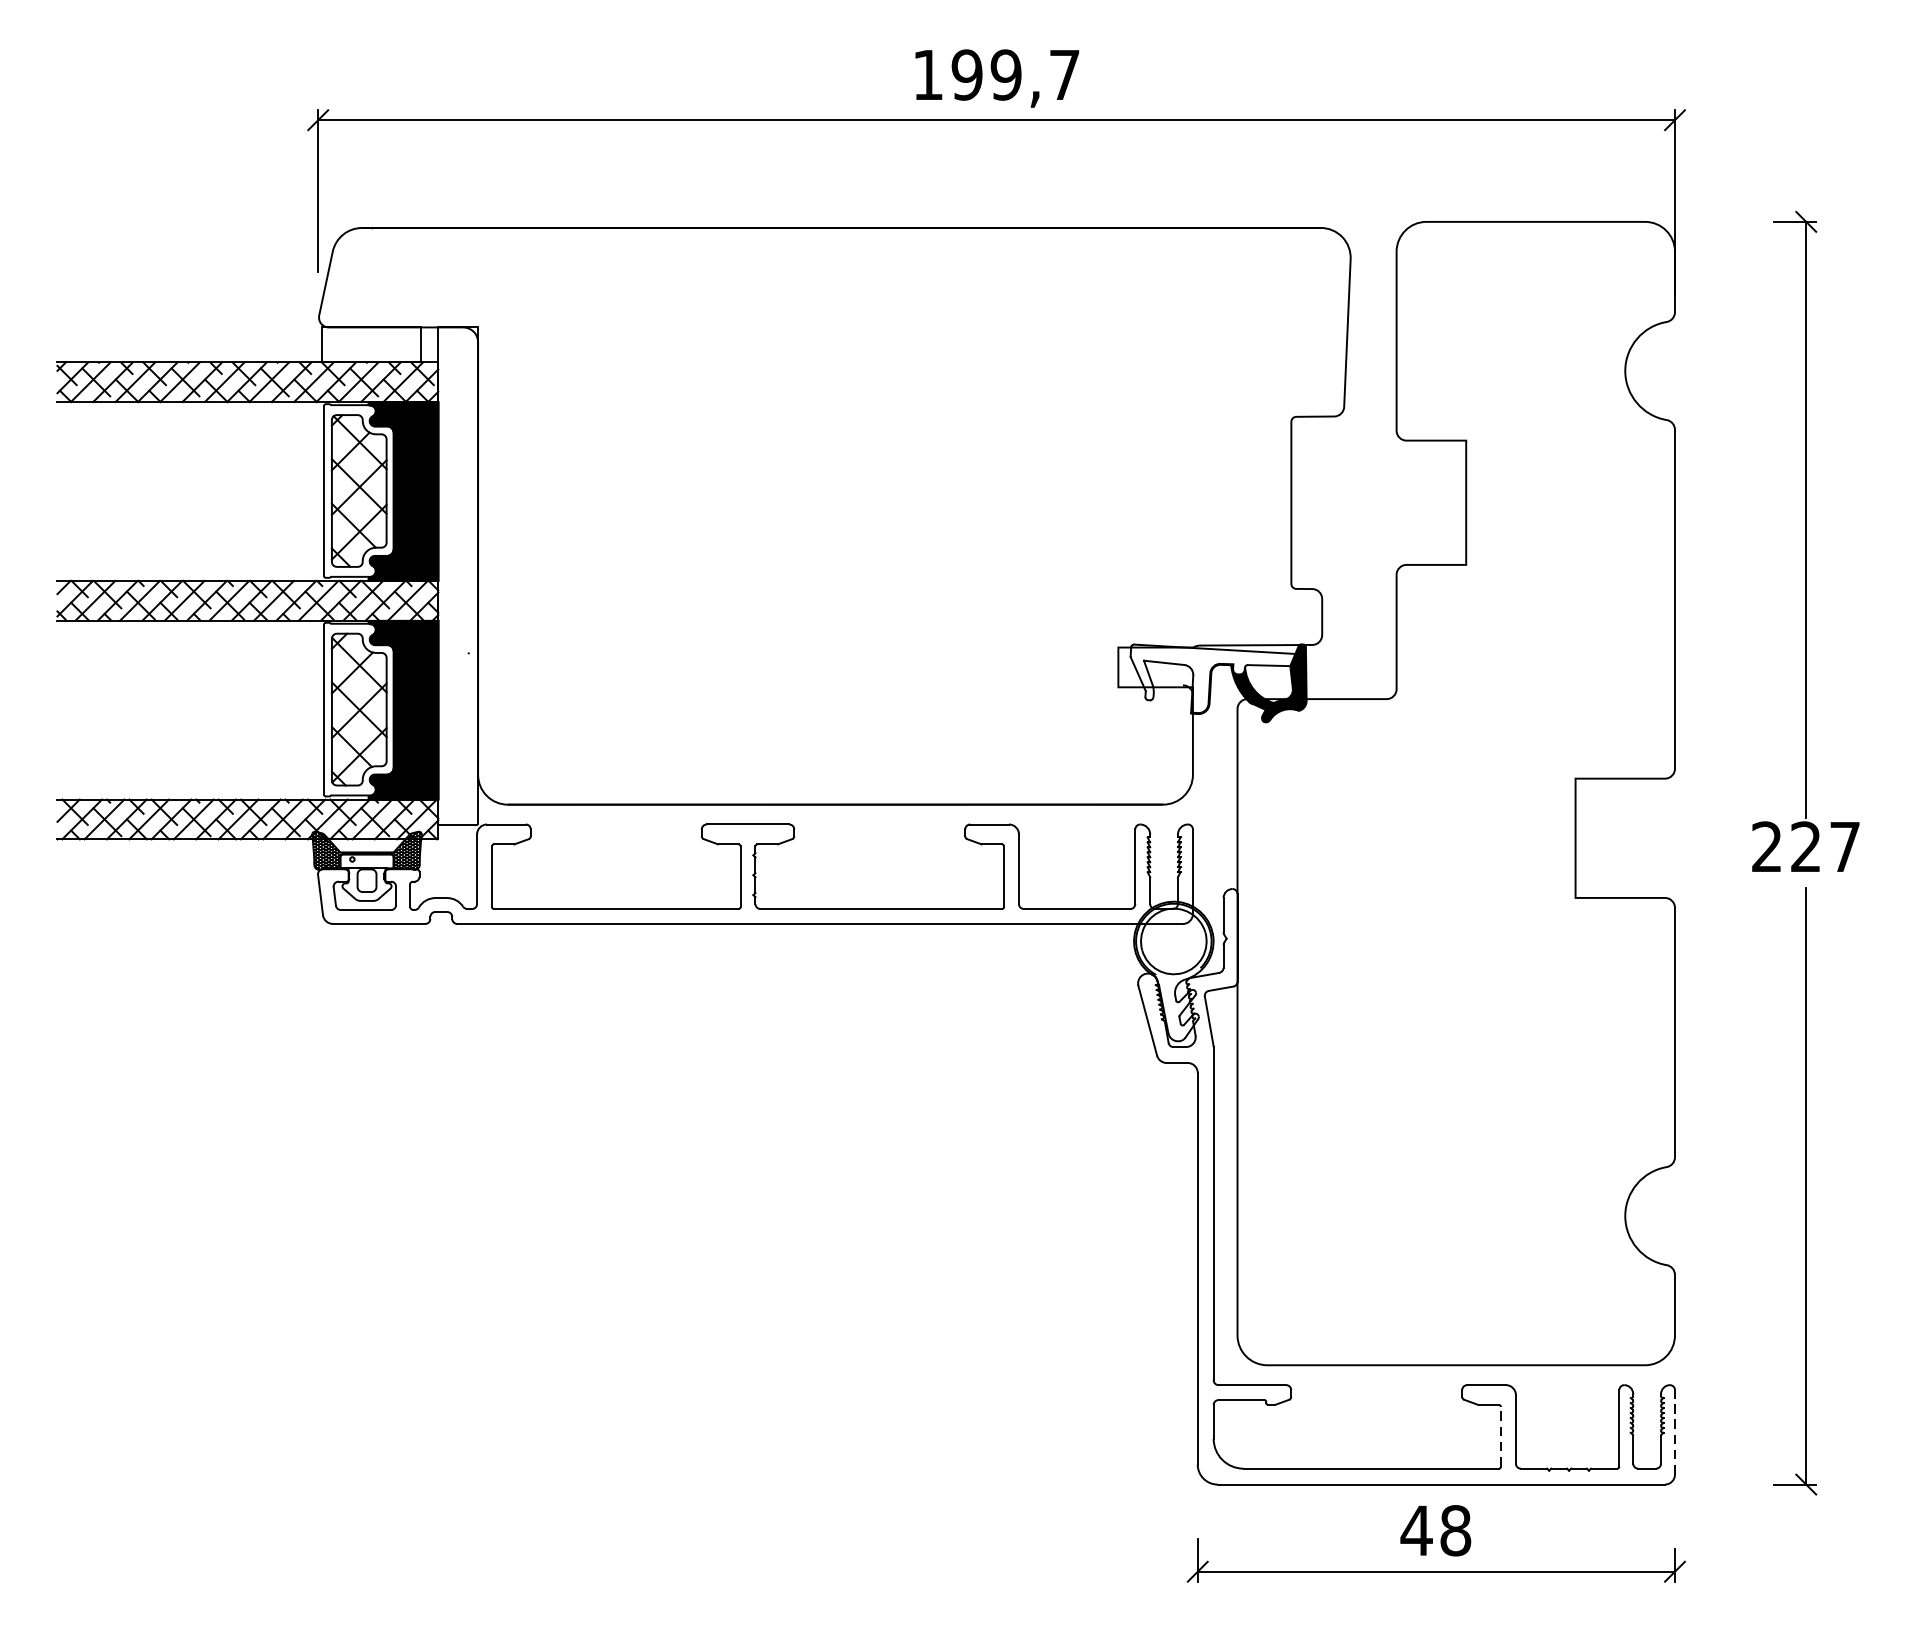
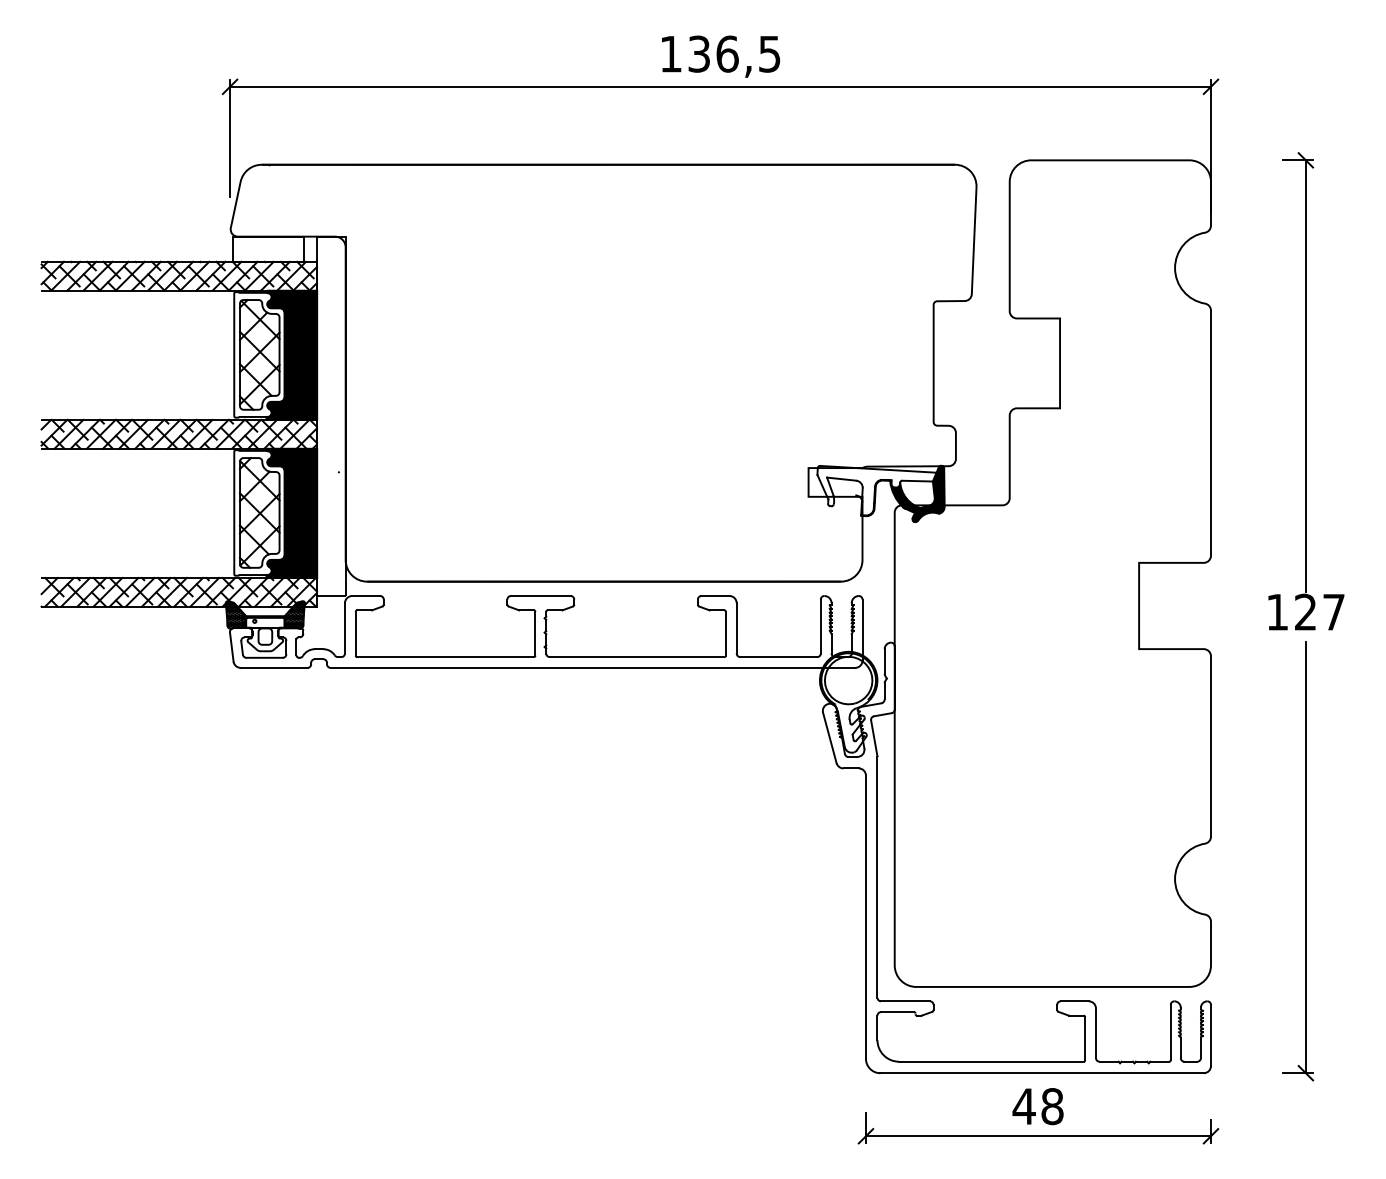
text: (1015, 74) -> (734, 53), 199,7 -> 136,5
text: (1765, 845) -> (1276, 611), 227 -> 127
line: (1674, 1432) -> (1210, 1035), dashed -> solid
line: (1501, 1436) -> (1085, 1038), dashed -> solid

